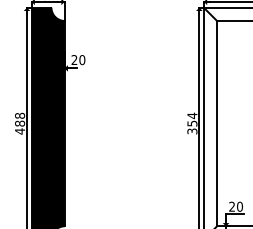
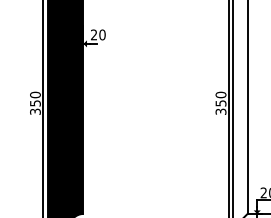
text: (192, 115) -> (221, 94), 354 -> 350
text: (20, 123) -> (35, 103), 488 -> 350

